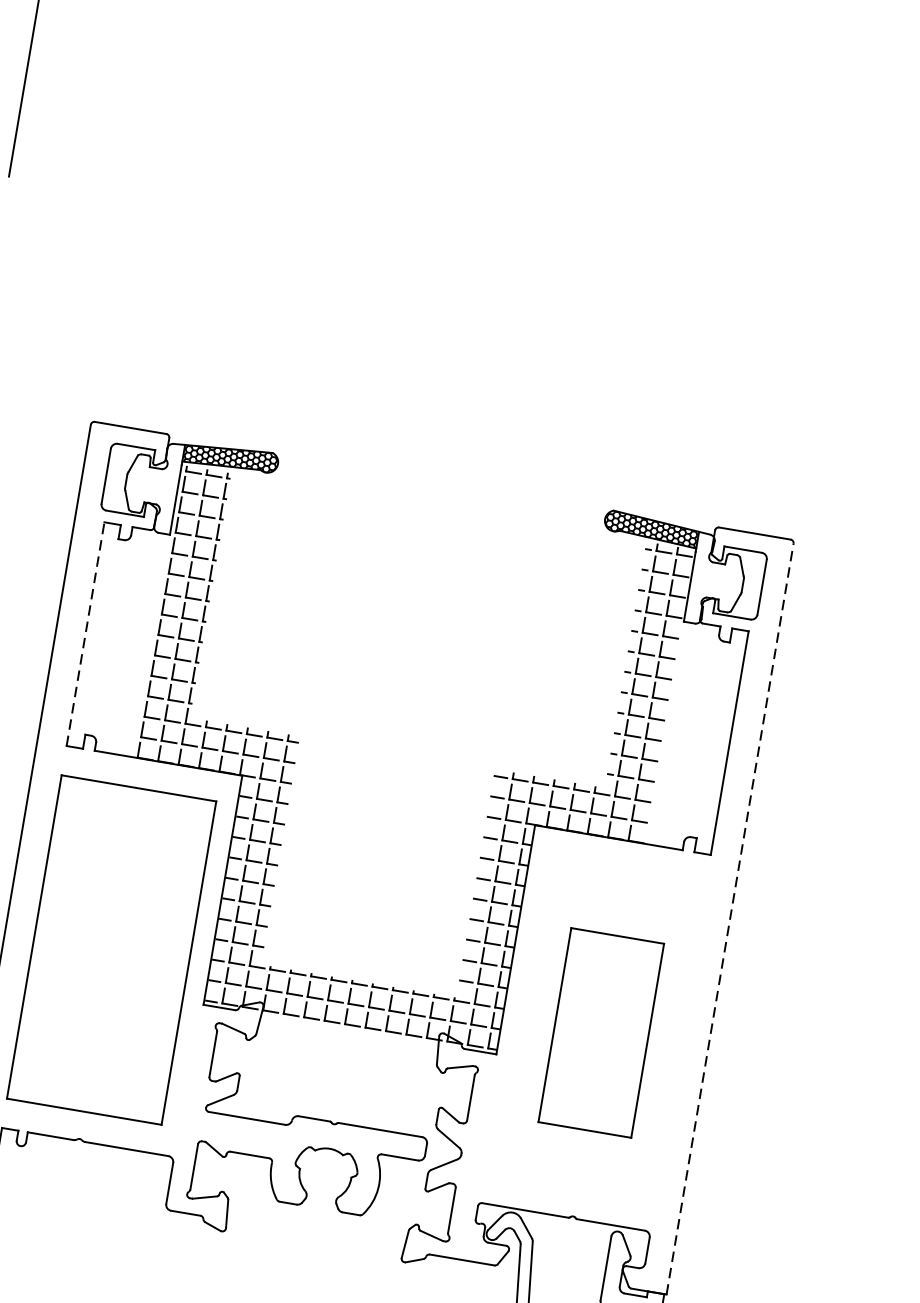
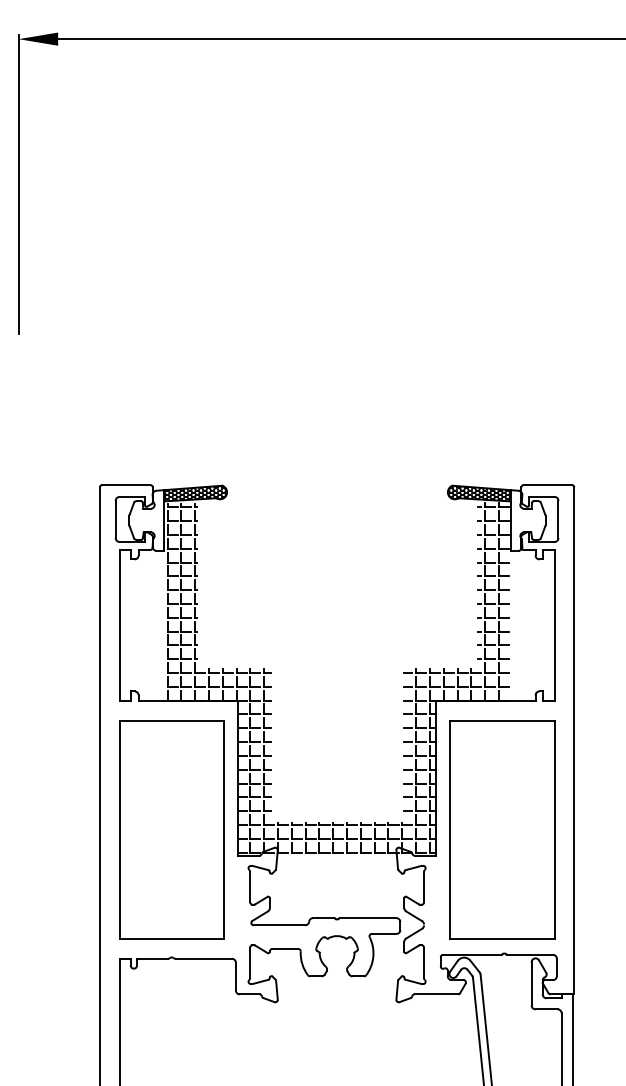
line: (85, 634) -> (119, 625), dashed -> solid
line: (730, 918) -> (574, 740), dashed -> solid
part: (601, 1032) -> (502, 829), size x1.67

